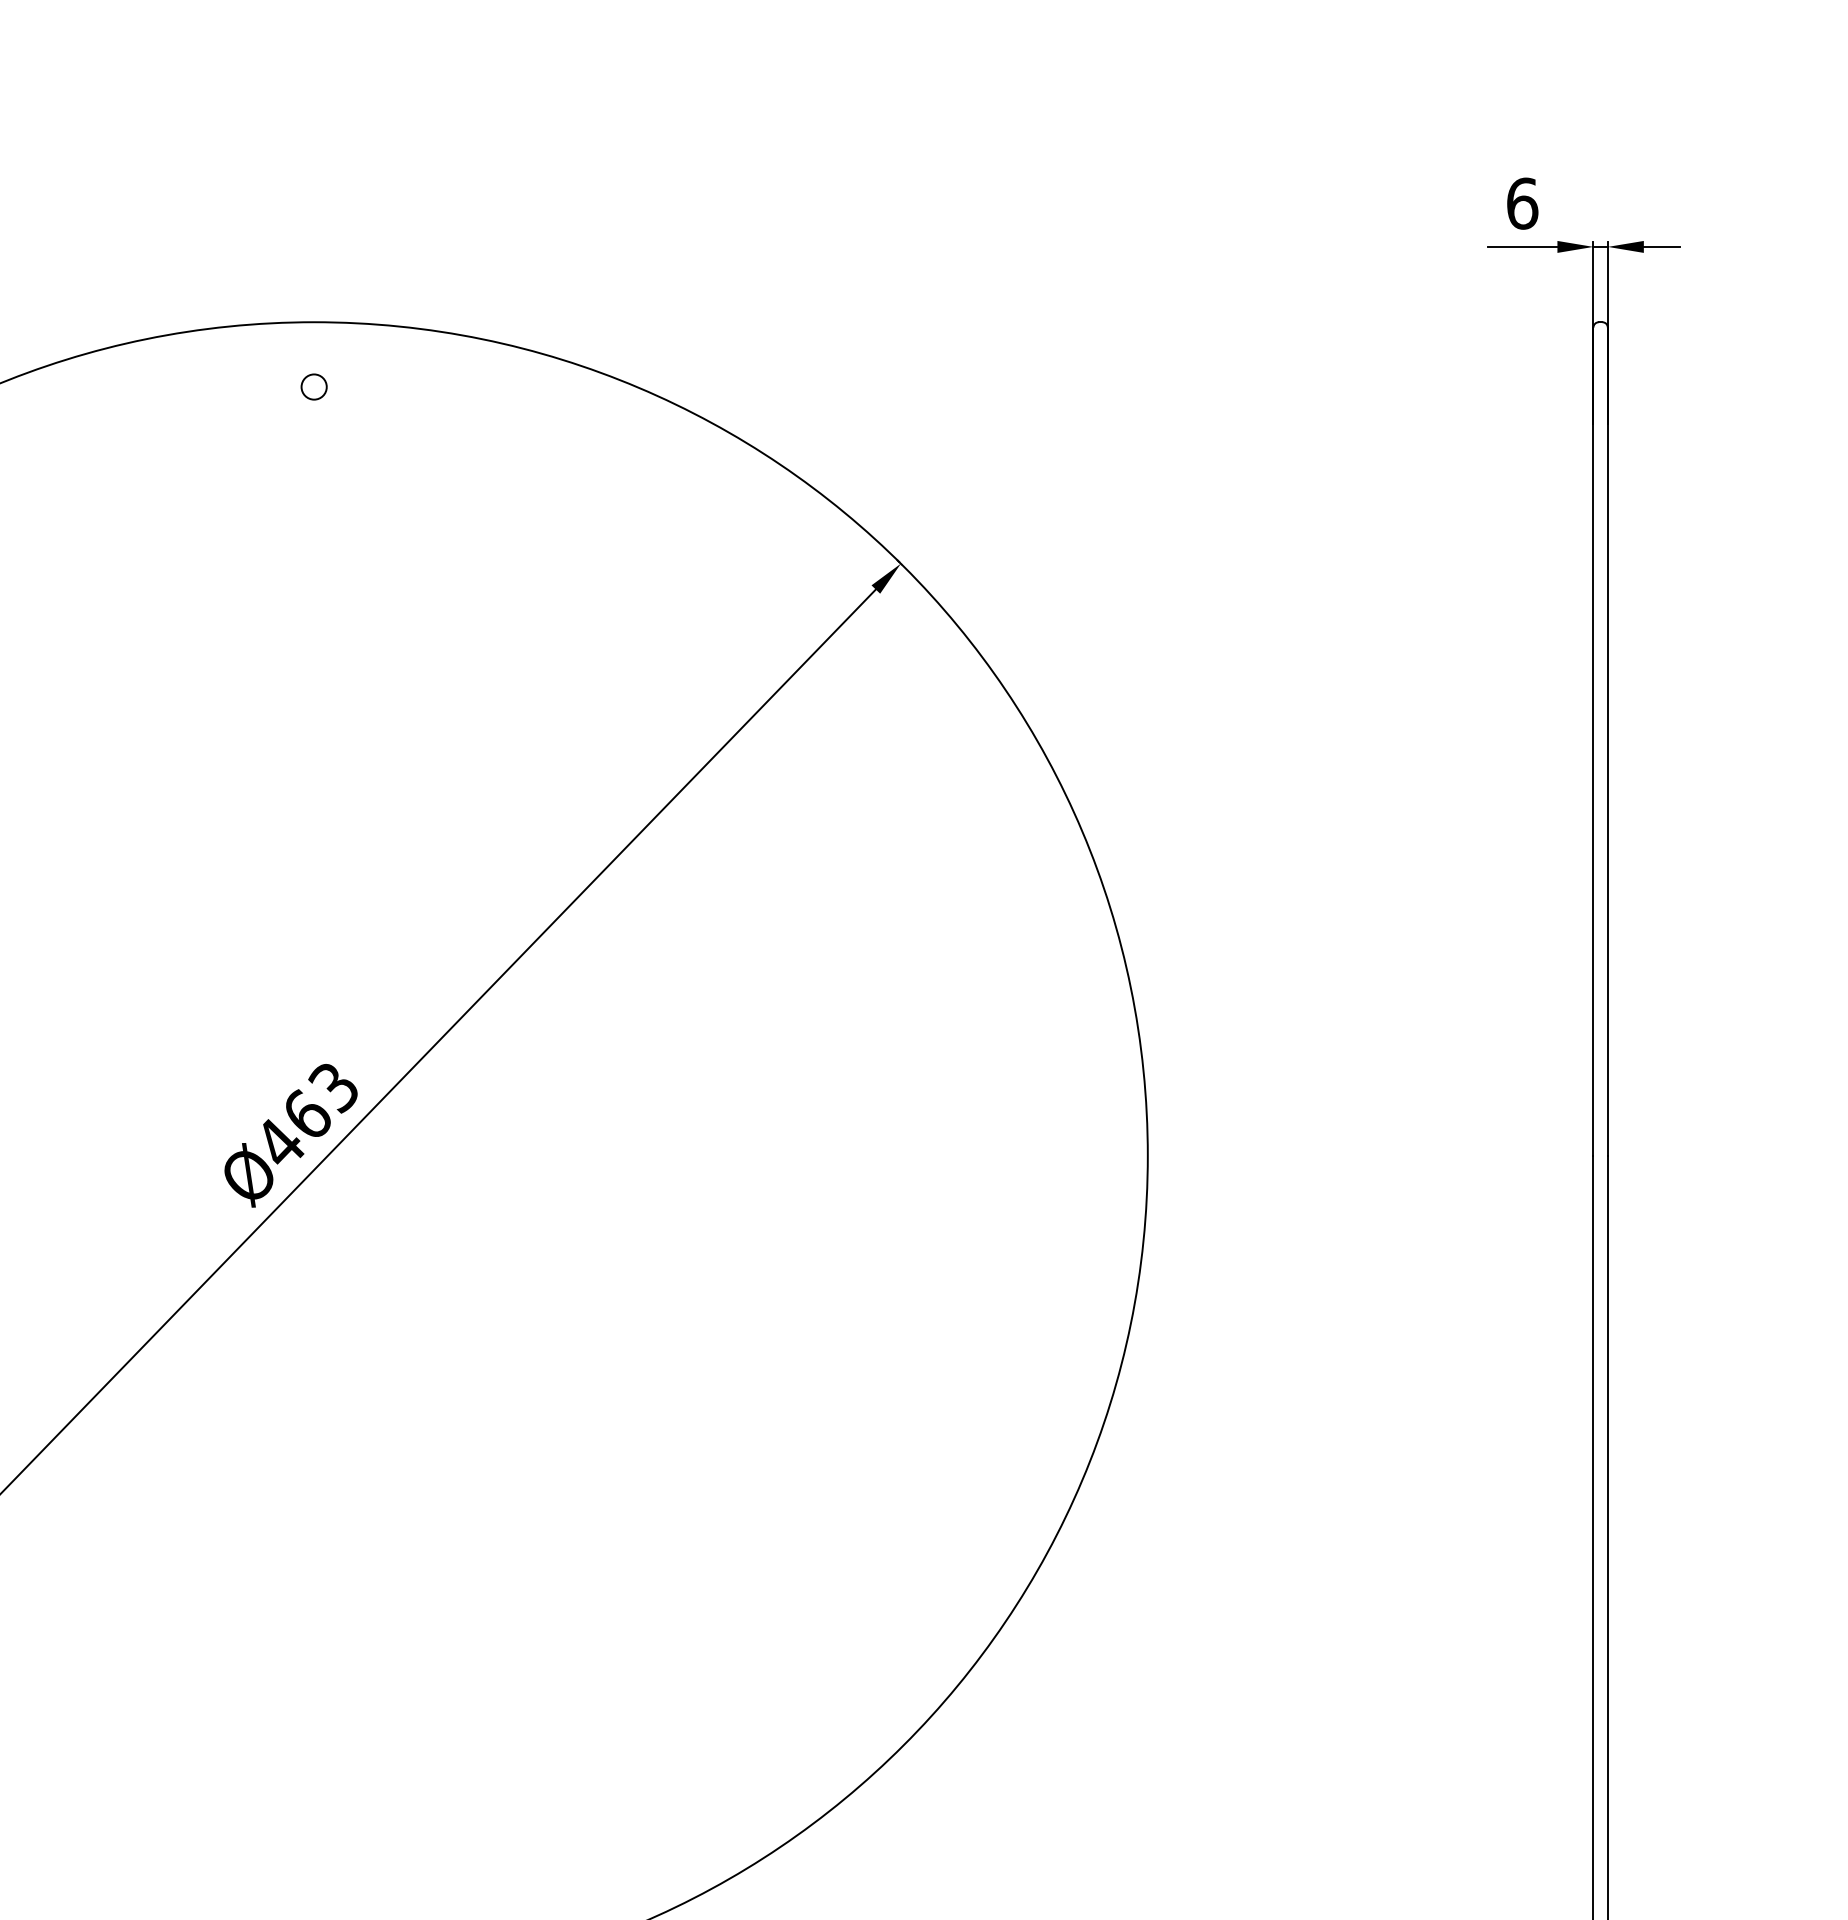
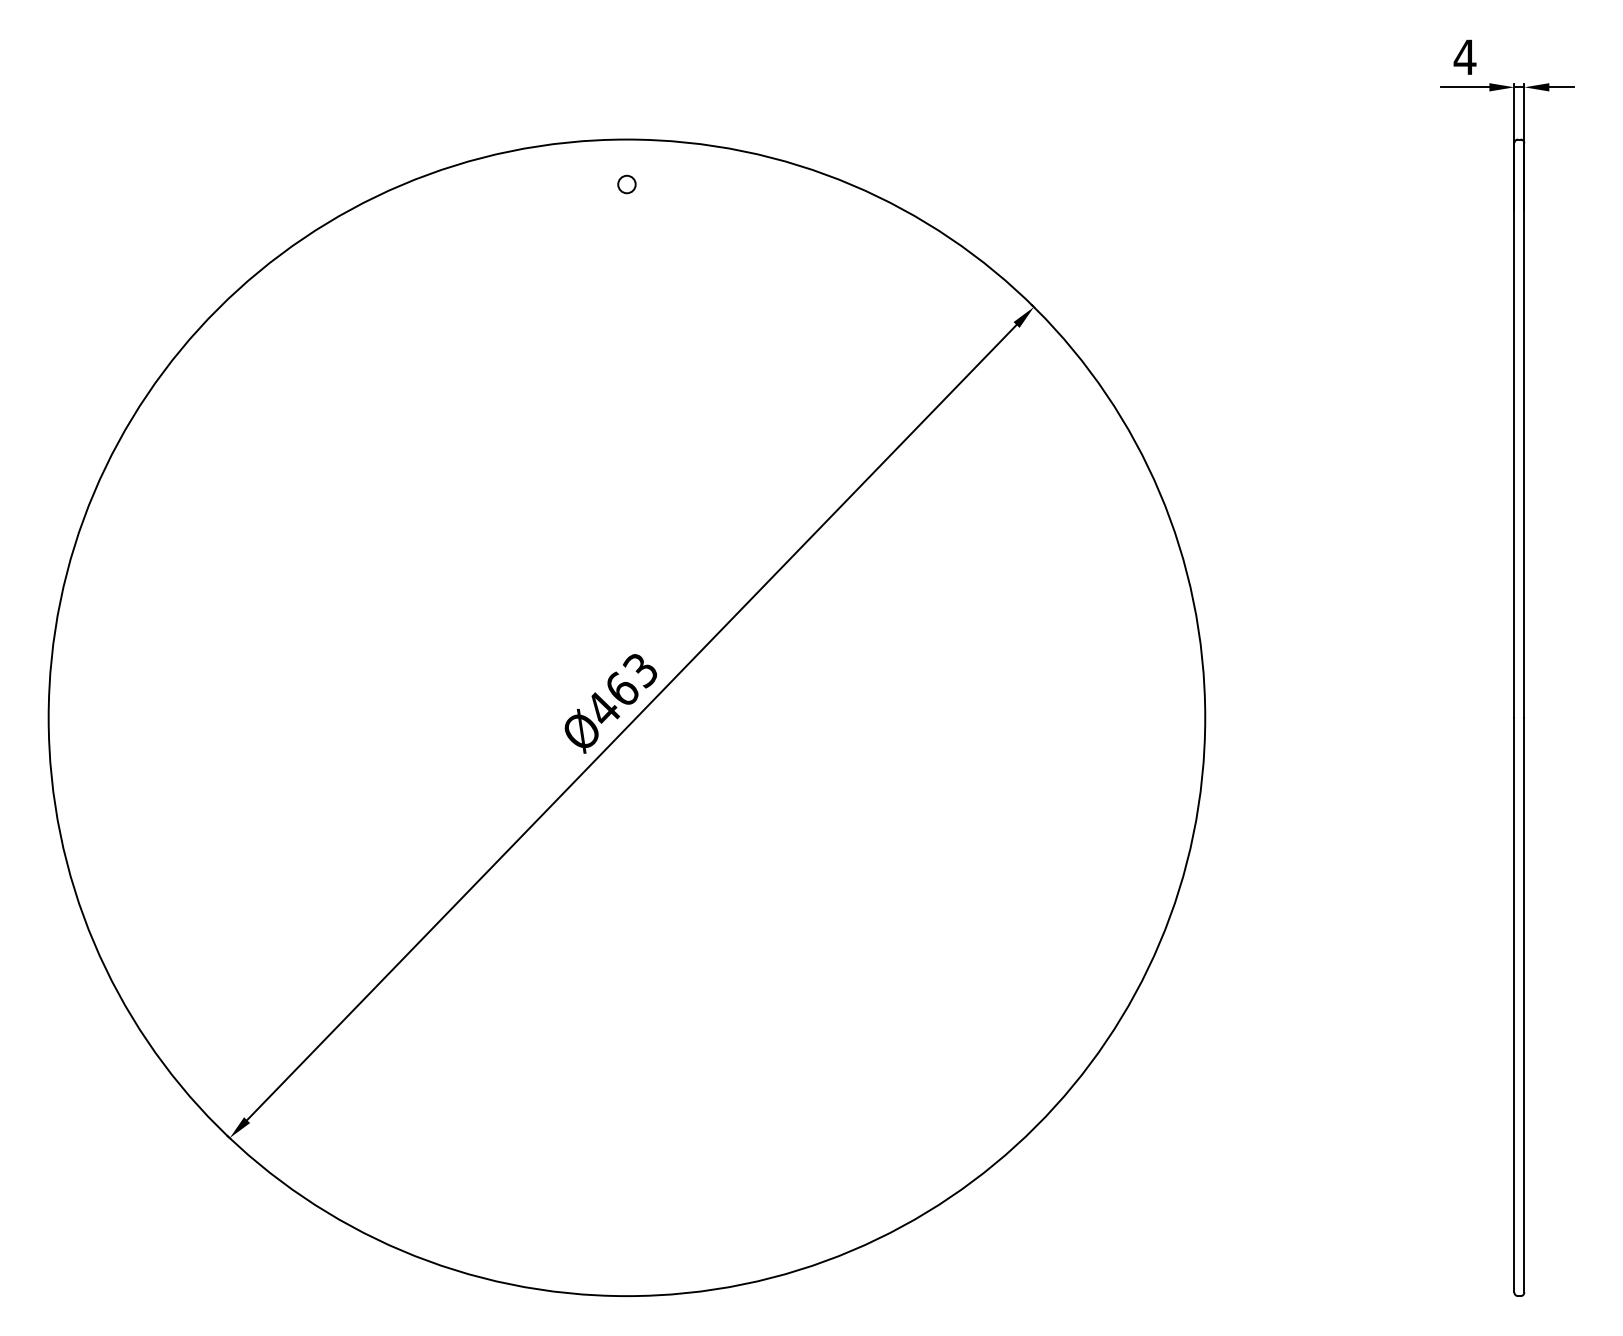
text: (1521, 203) -> (1464, 57), 6 -> 4

